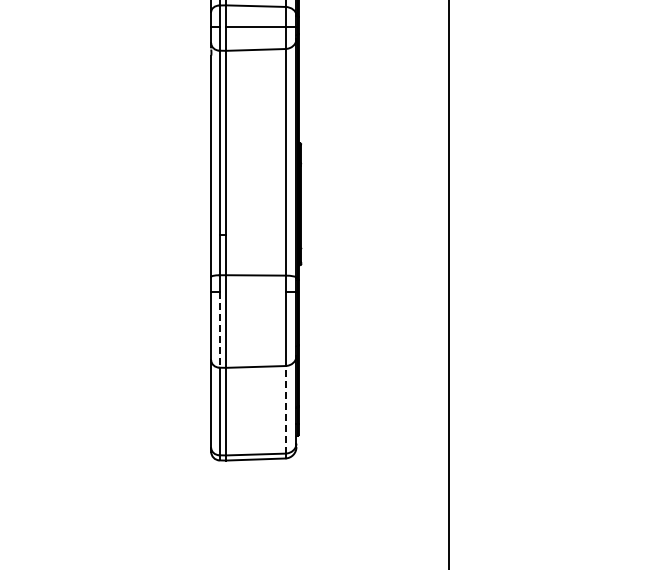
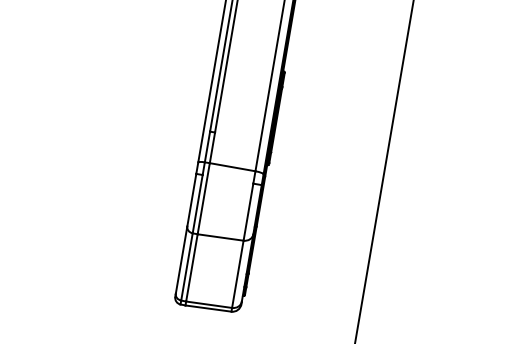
line: (219, 329) -> (197, 203), dashed -> solid
line: (285, 409) -> (237, 274), dashed -> solid

